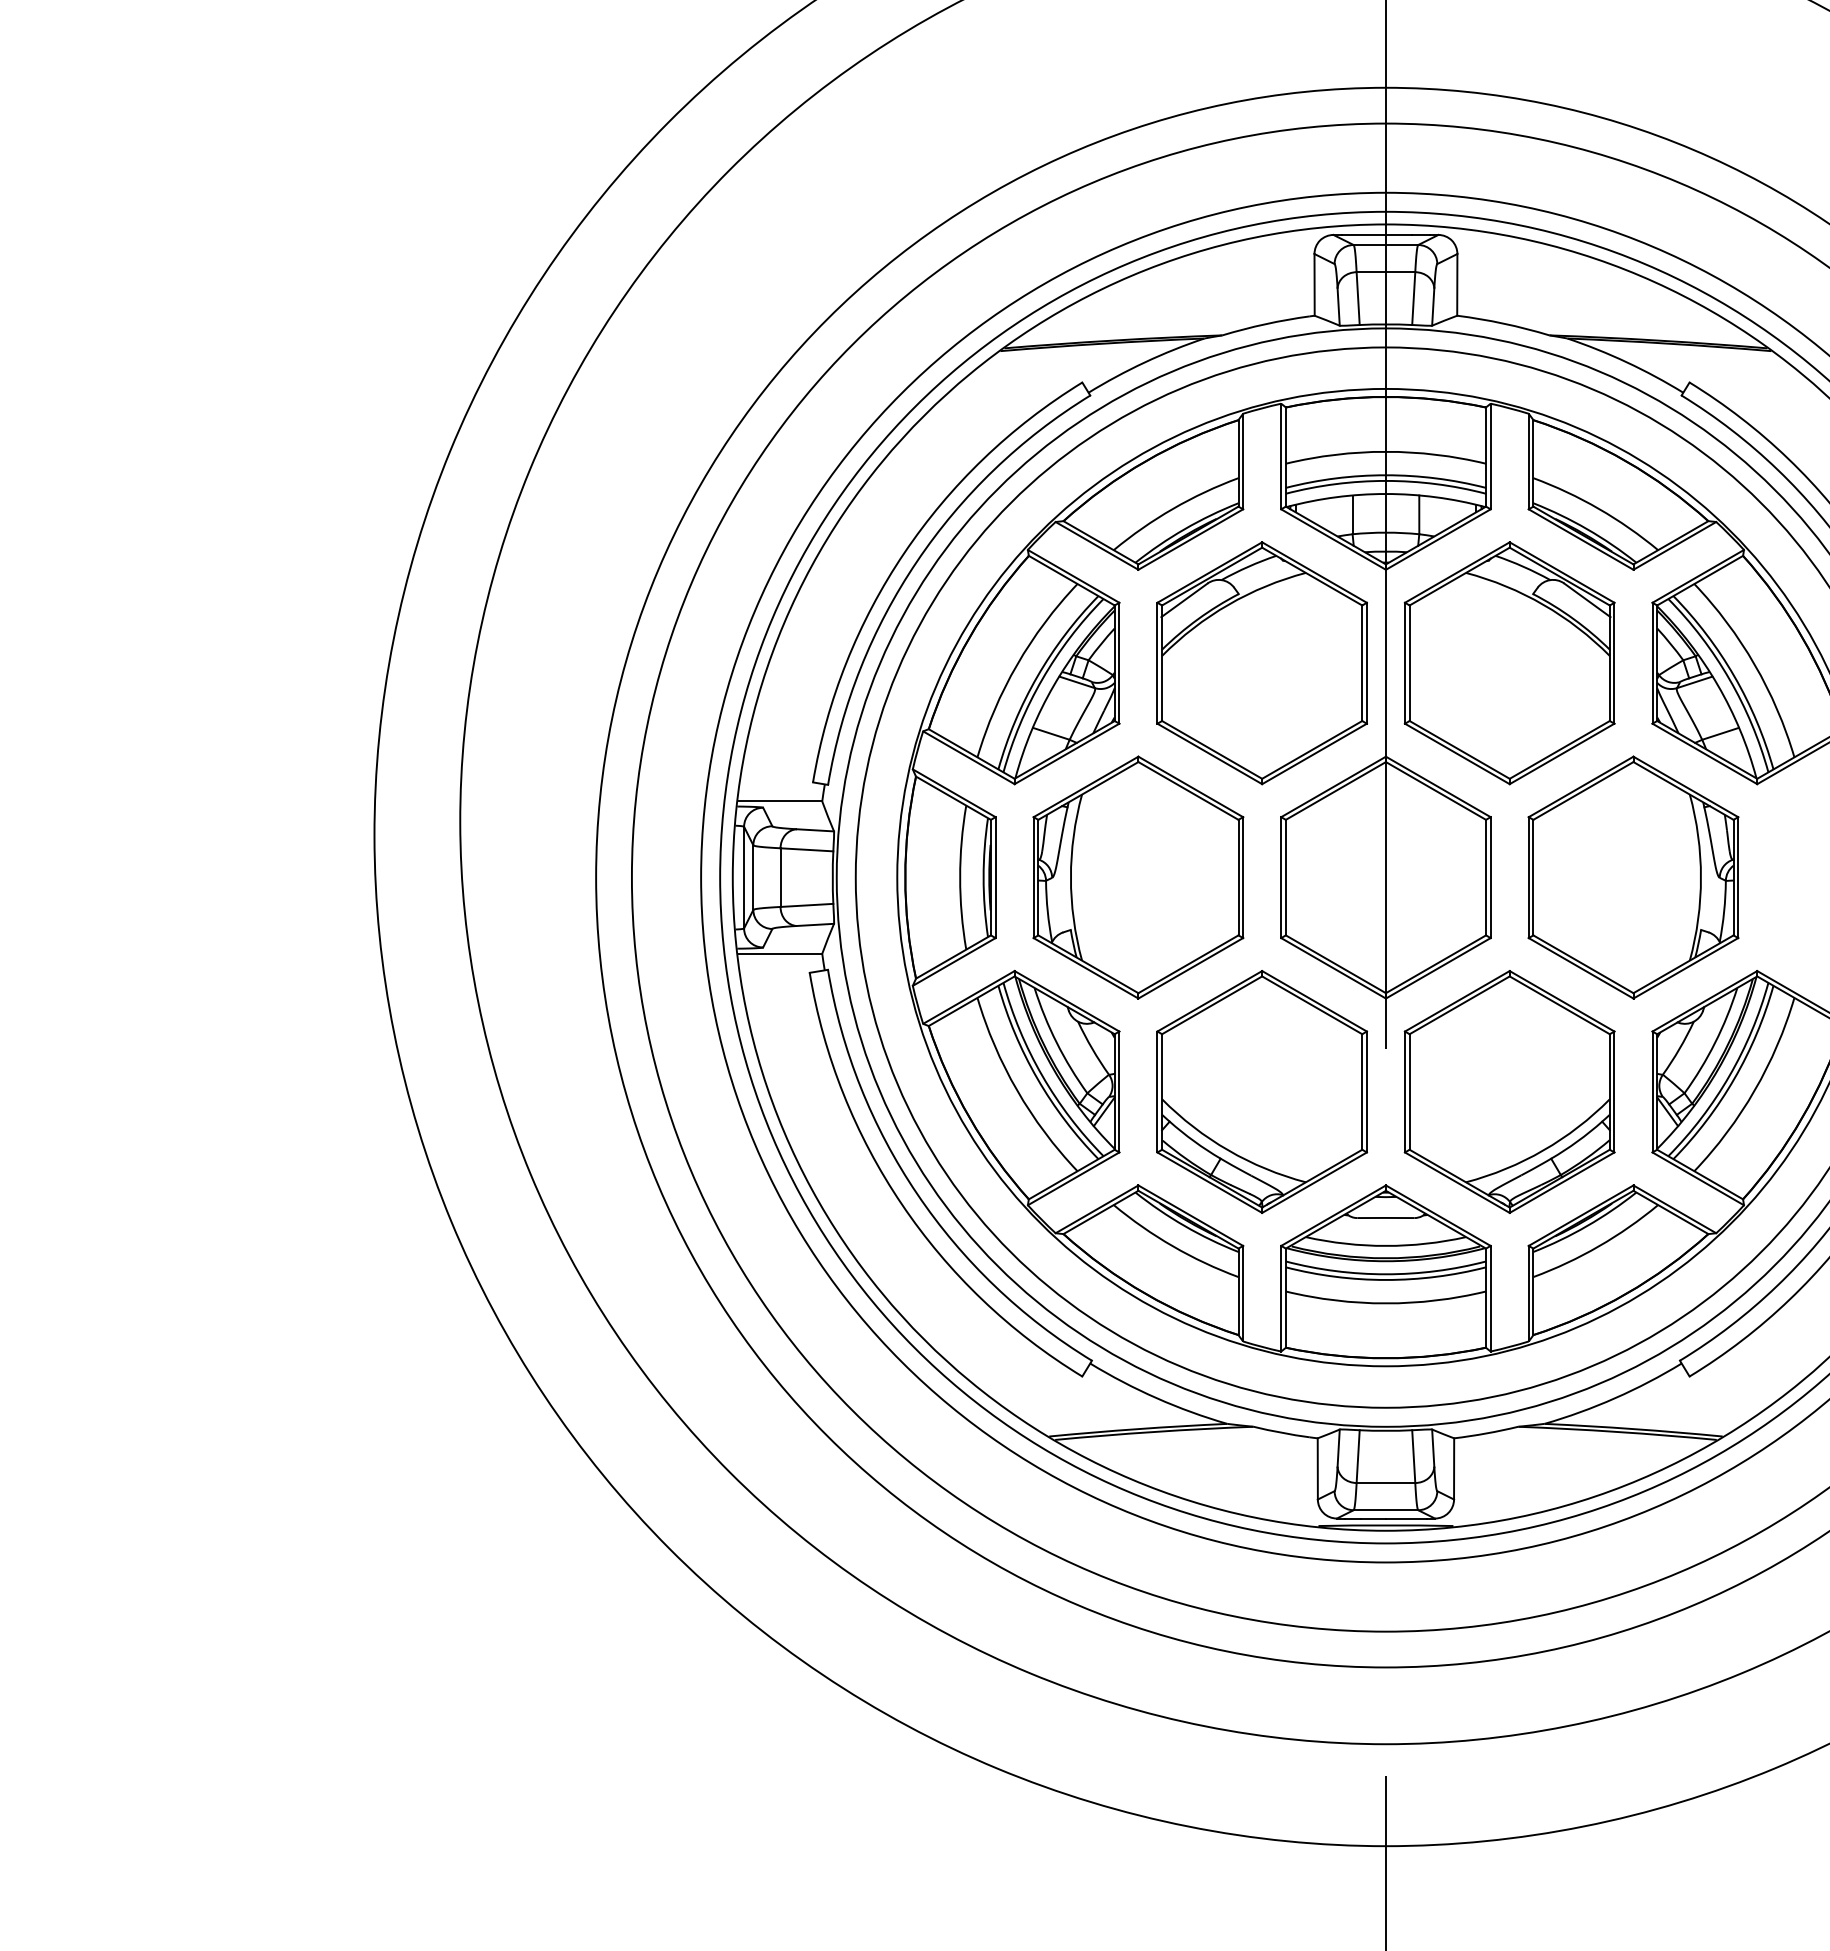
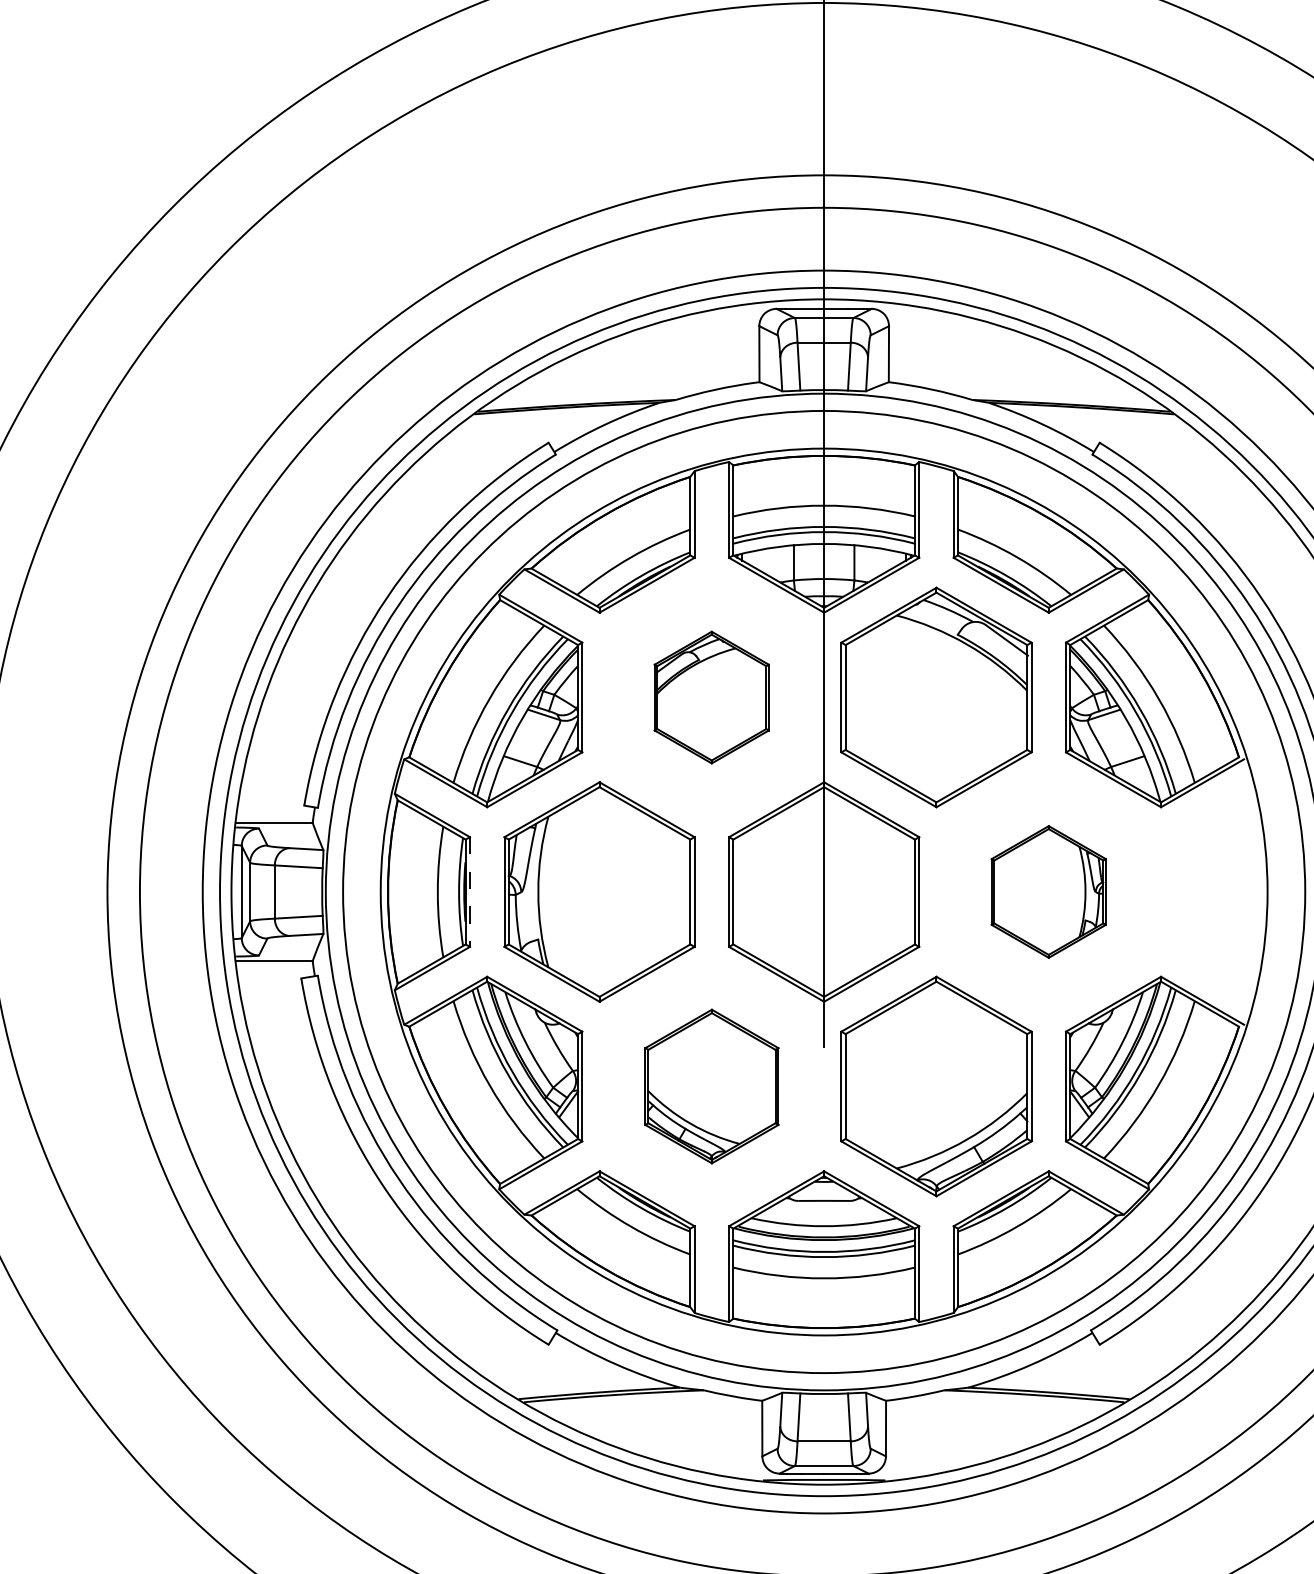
part: (1261, 663) -> (711, 697), size x0.6
part: (1633, 877) -> (1048, 891), size x0.6
line: (995, 878) -> (469, 892), solid -> dashed
part: (1262, 1091) -> (712, 1086), size x0.7

